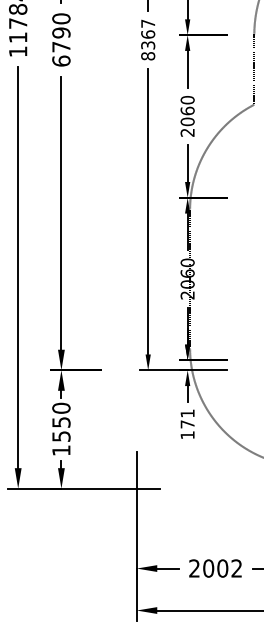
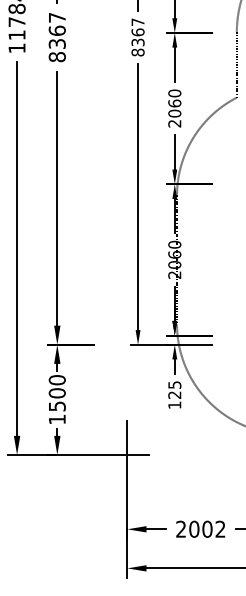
text: (61, 39) -> (57, 36), 6790 -> 8367
text: (187, 418) -> (174, 389), 171 -> 125
text: (61, 421) -> (57, 392), 1550 -> 1500

